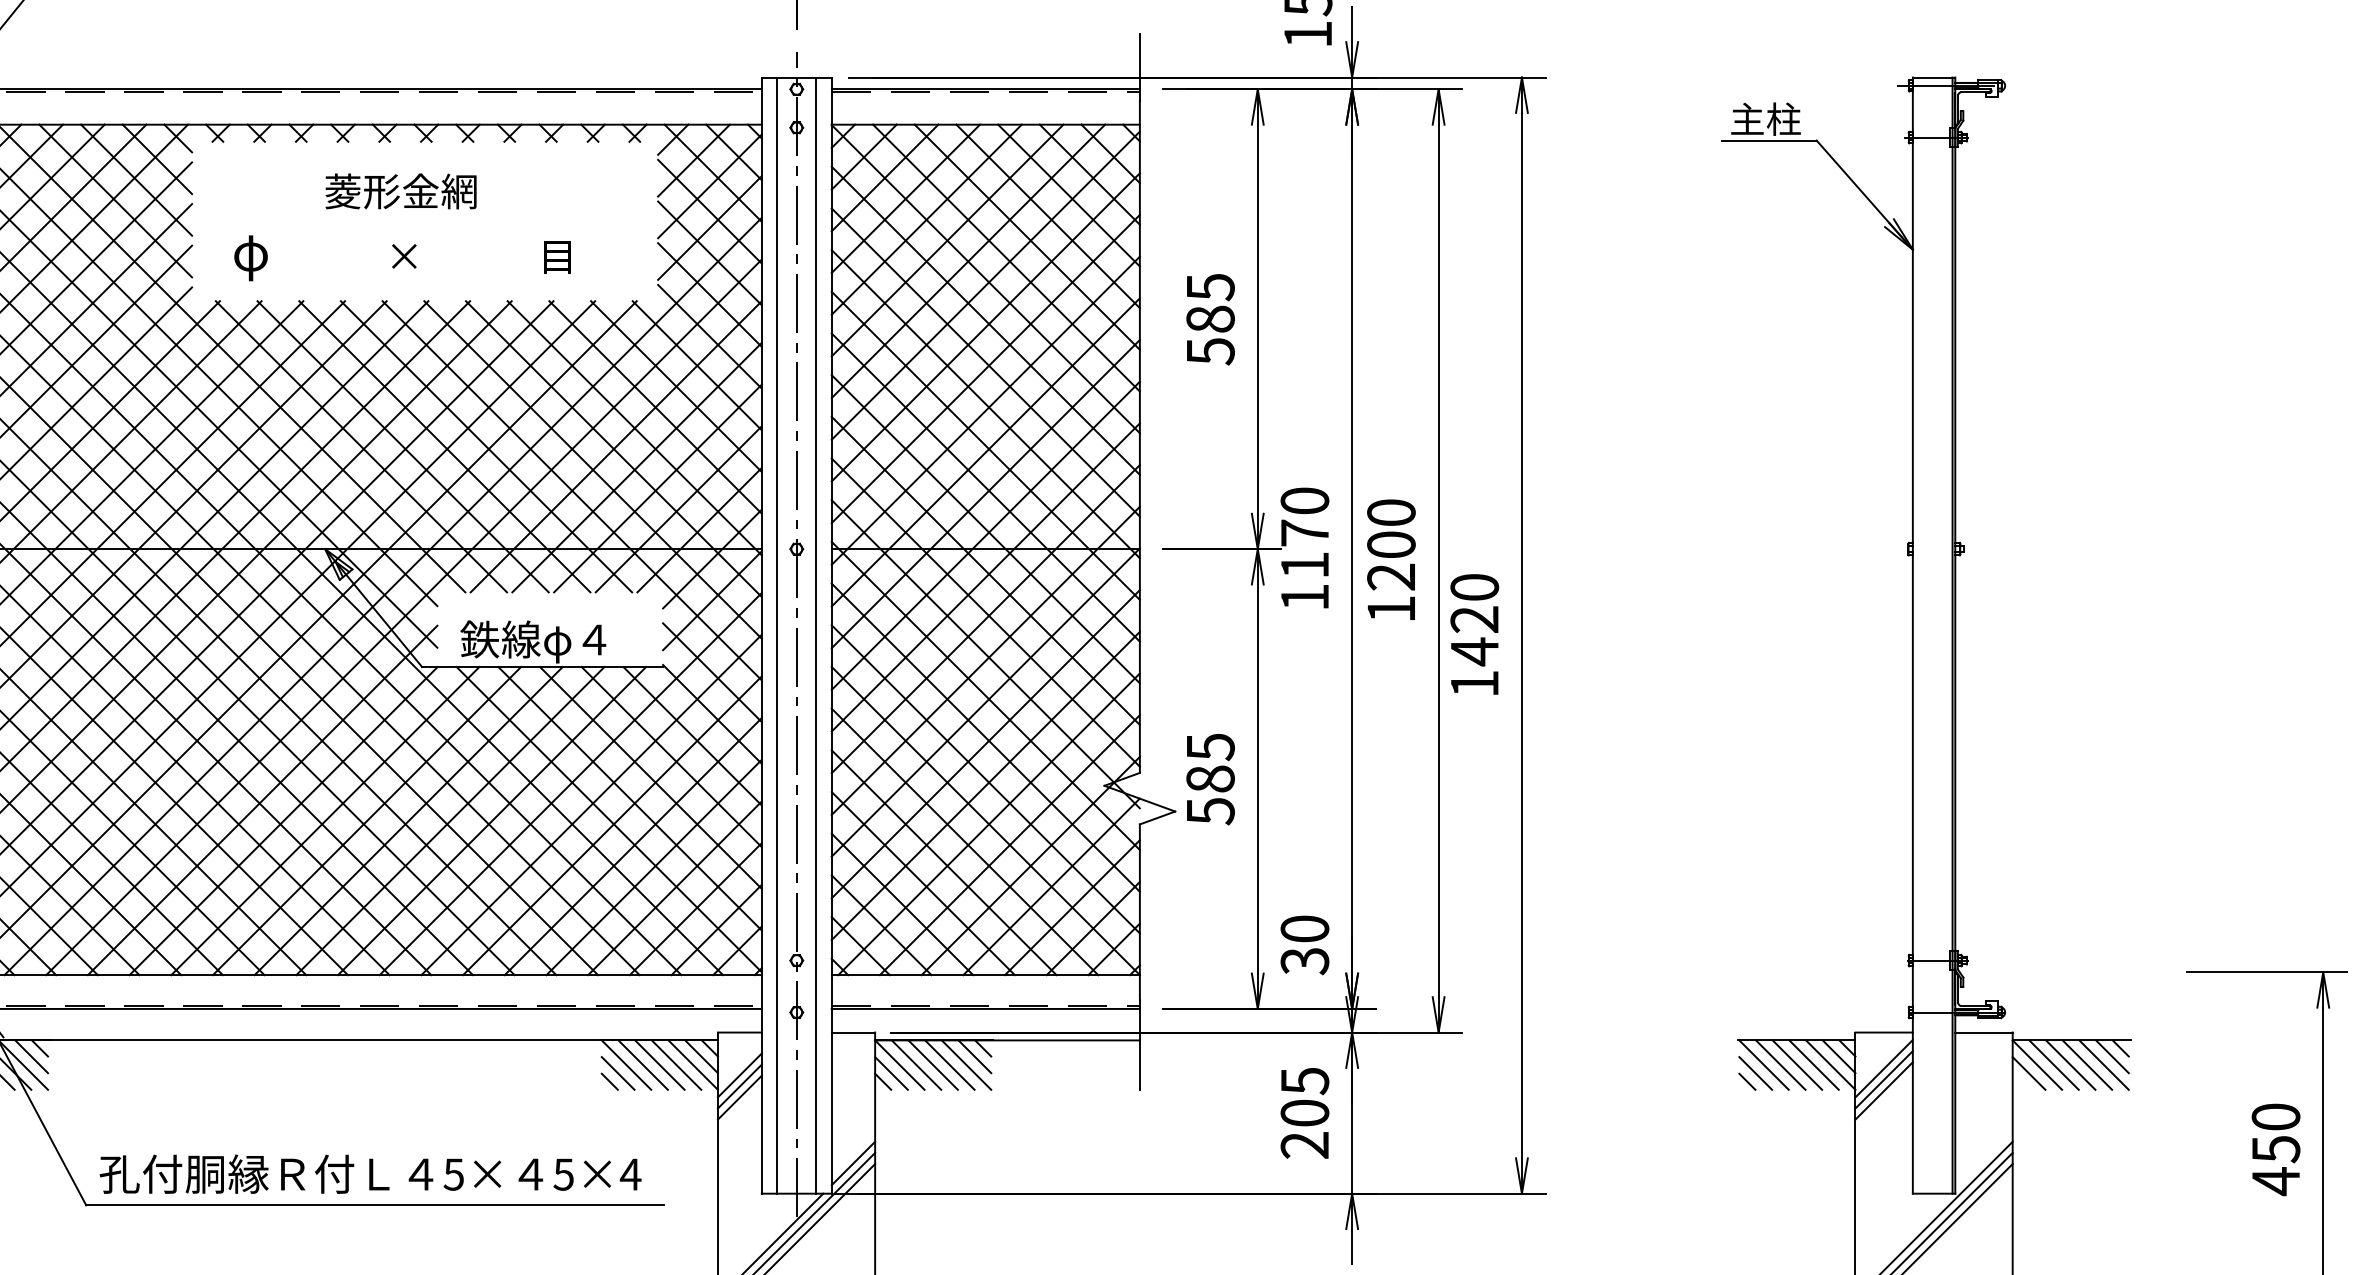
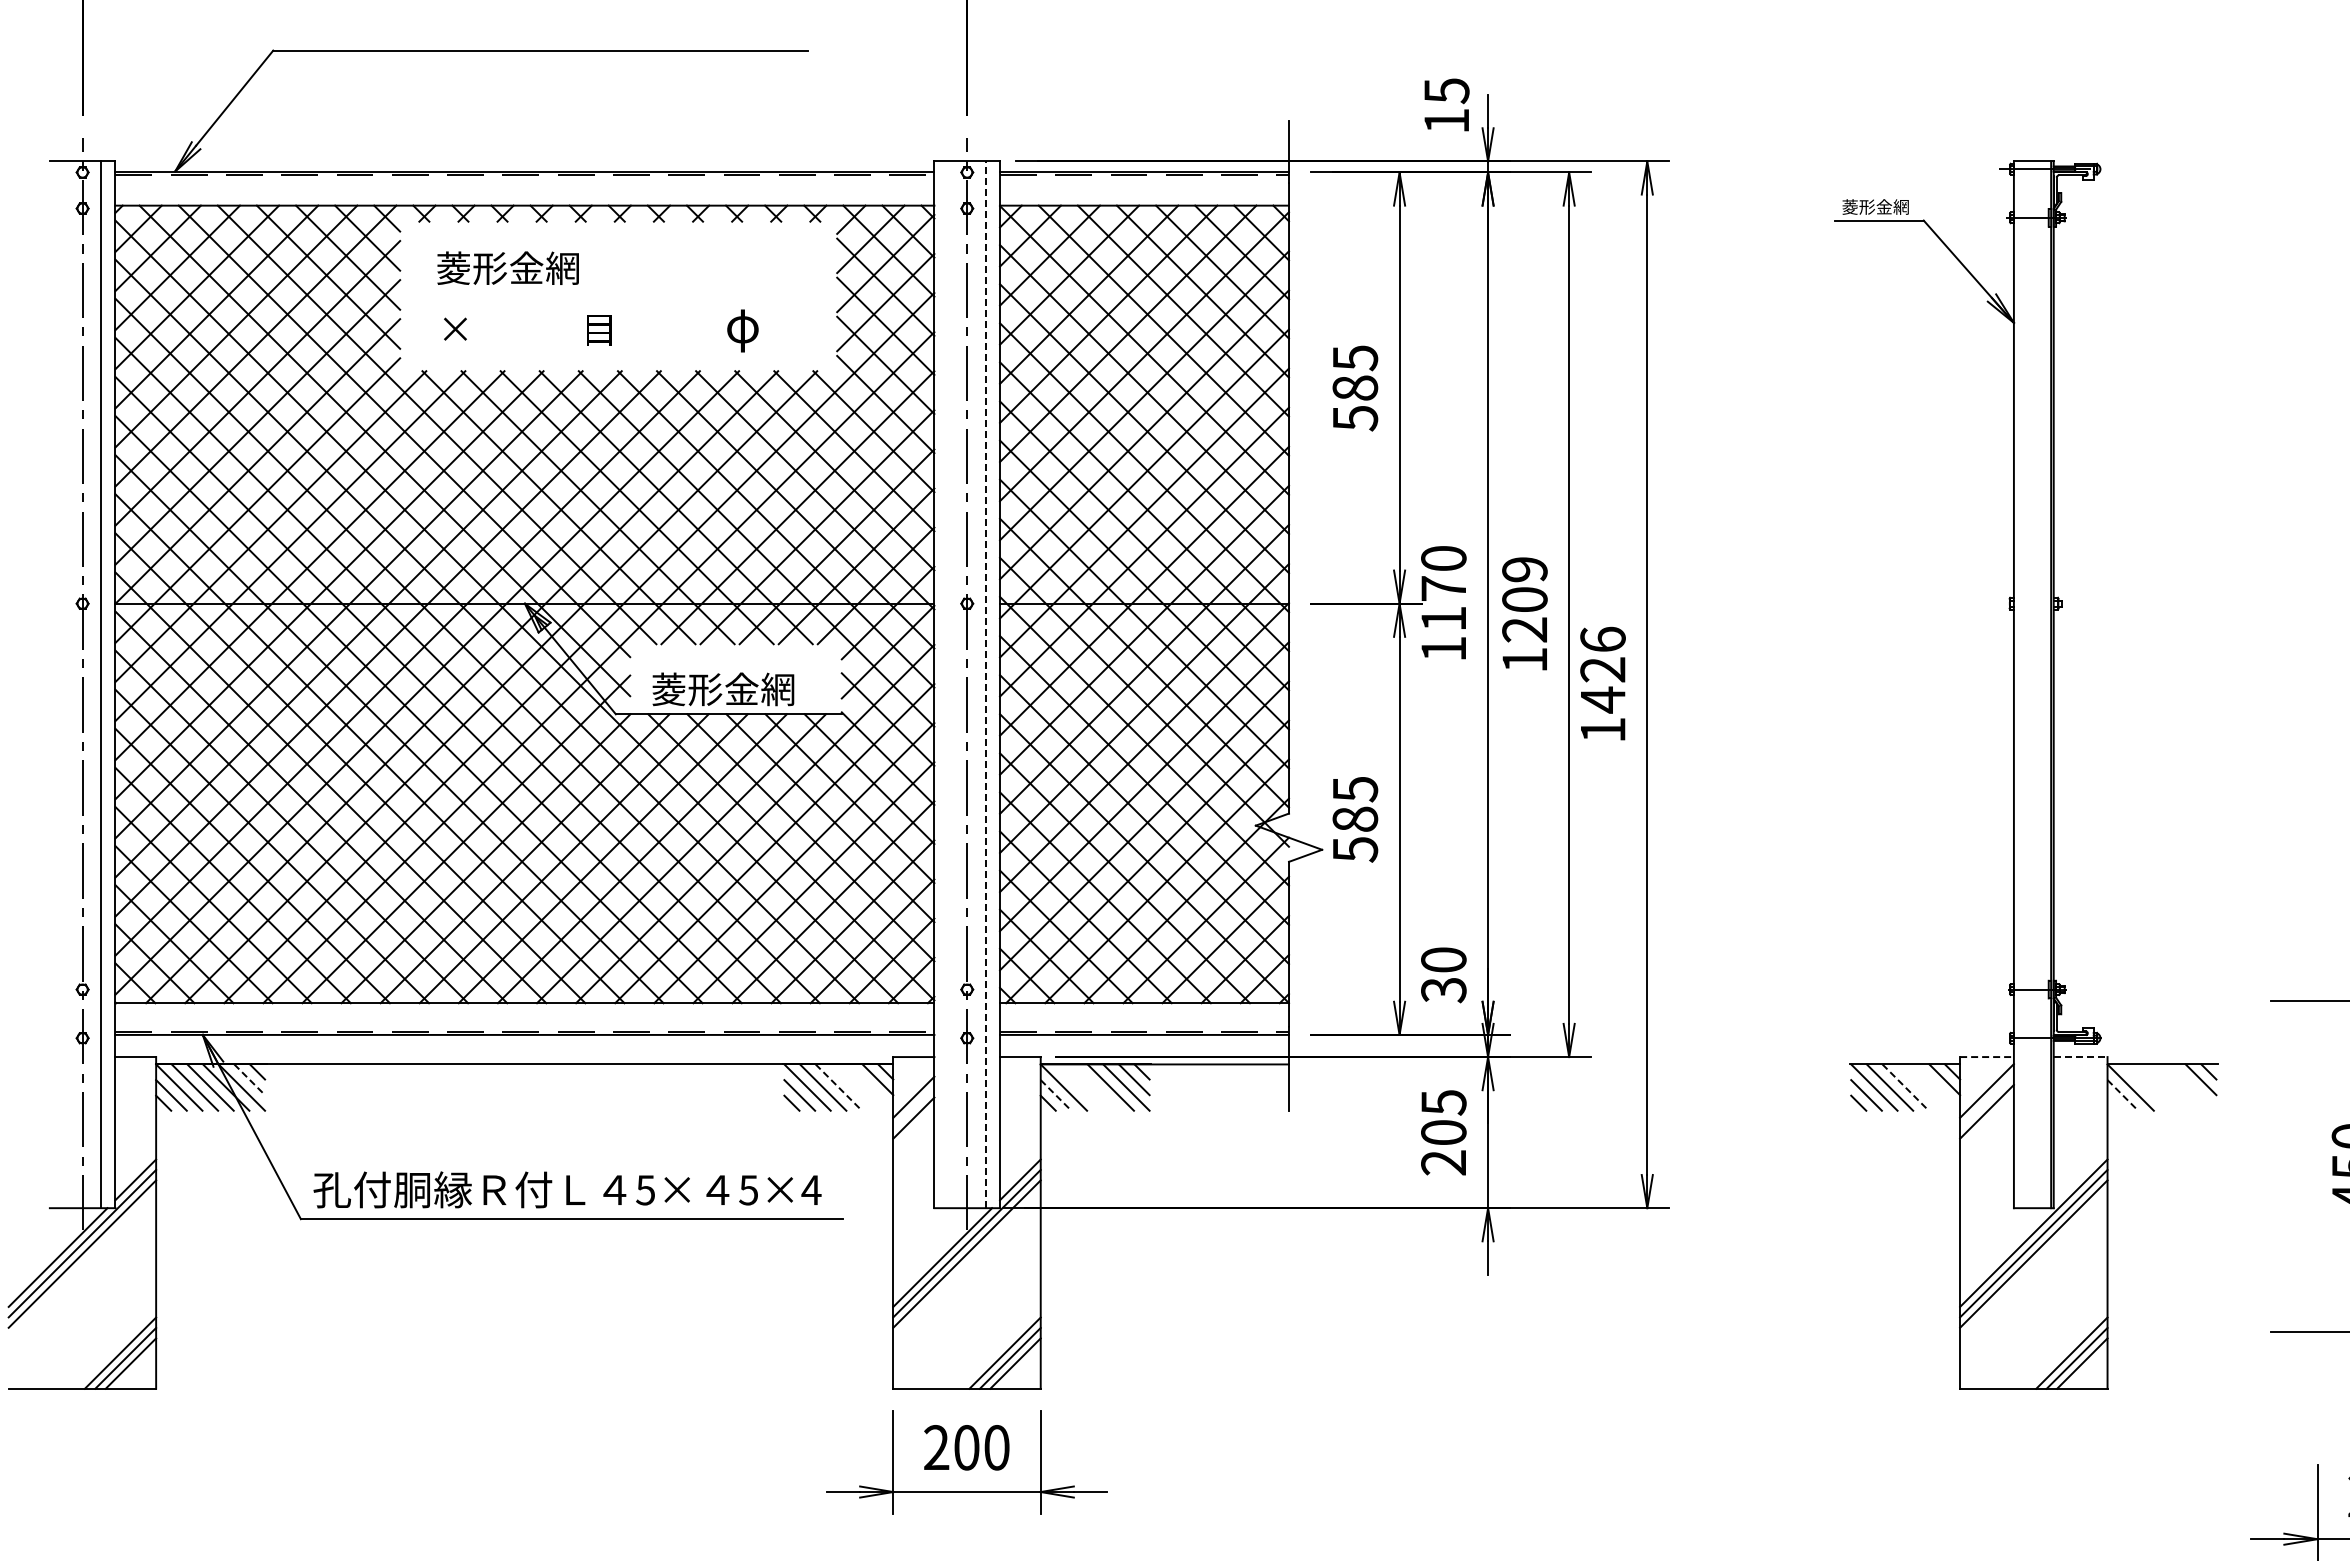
text: (1765, 119) -> (1875, 200), 主柱 -> 菱形金網
text: (400, 190) -> (507, 267), moved
text: (251, 257) -> (455, 330), φ -> ×
text: (404, 257) -> (599, 330), × -> 目
text: (557, 257) -> (742, 330), 目 -> φ
text: (1390, 512) -> (1524, 569), 1200 -> 1209
text: (1474, 586) -> (1602, 638), 1420 -> 1426
line: (776, 635) -> (948, 684), removed
line: (816, 635) -> (985, 684), solid -> dashed
text: (535, 641) -> (722, 690), 鉄線φ４ -> 菱形金網
line: (1884, 1033) -> (1987, 1057), solid -> dashed
line: (1983, 1033) -> (2080, 1057), solid -> dashed
line: (31, 1056) -> (249, 1079), solid -> dashed
line: (659, 1065) -> (838, 1087), solid -> dashed
line: (676, 1065) -> (854, 1087), removed
line: (692, 1065) -> (869, 1087), removed
line: (916, 1065) -> (1079, 1087), removed
line: (933, 1065) -> (1095, 1087), removed
line: (1797, 1065) -> (1905, 1087), solid -> dashed
line: (1814, 1065) -> (1921, 1087), removed
line: (1830, 1065) -> (1936, 1087), removed
line: (2054, 1065) -> (2146, 1087), removed
line: (2070, 1065) -> (2161, 1087), removed
line: (2087, 1065) -> (2177, 1087), removed
line: (2104, 1065) -> (2193, 1087), removed
line: (891, 1073) -> (1056, 1095), solid -> dashed
line: (2028, 1073) -> (2122, 1095), solid -> dashed
line: (1883, 1079) -> (1986, 1101), removed
line: (739, 1086) -> (913, 1107), removed

